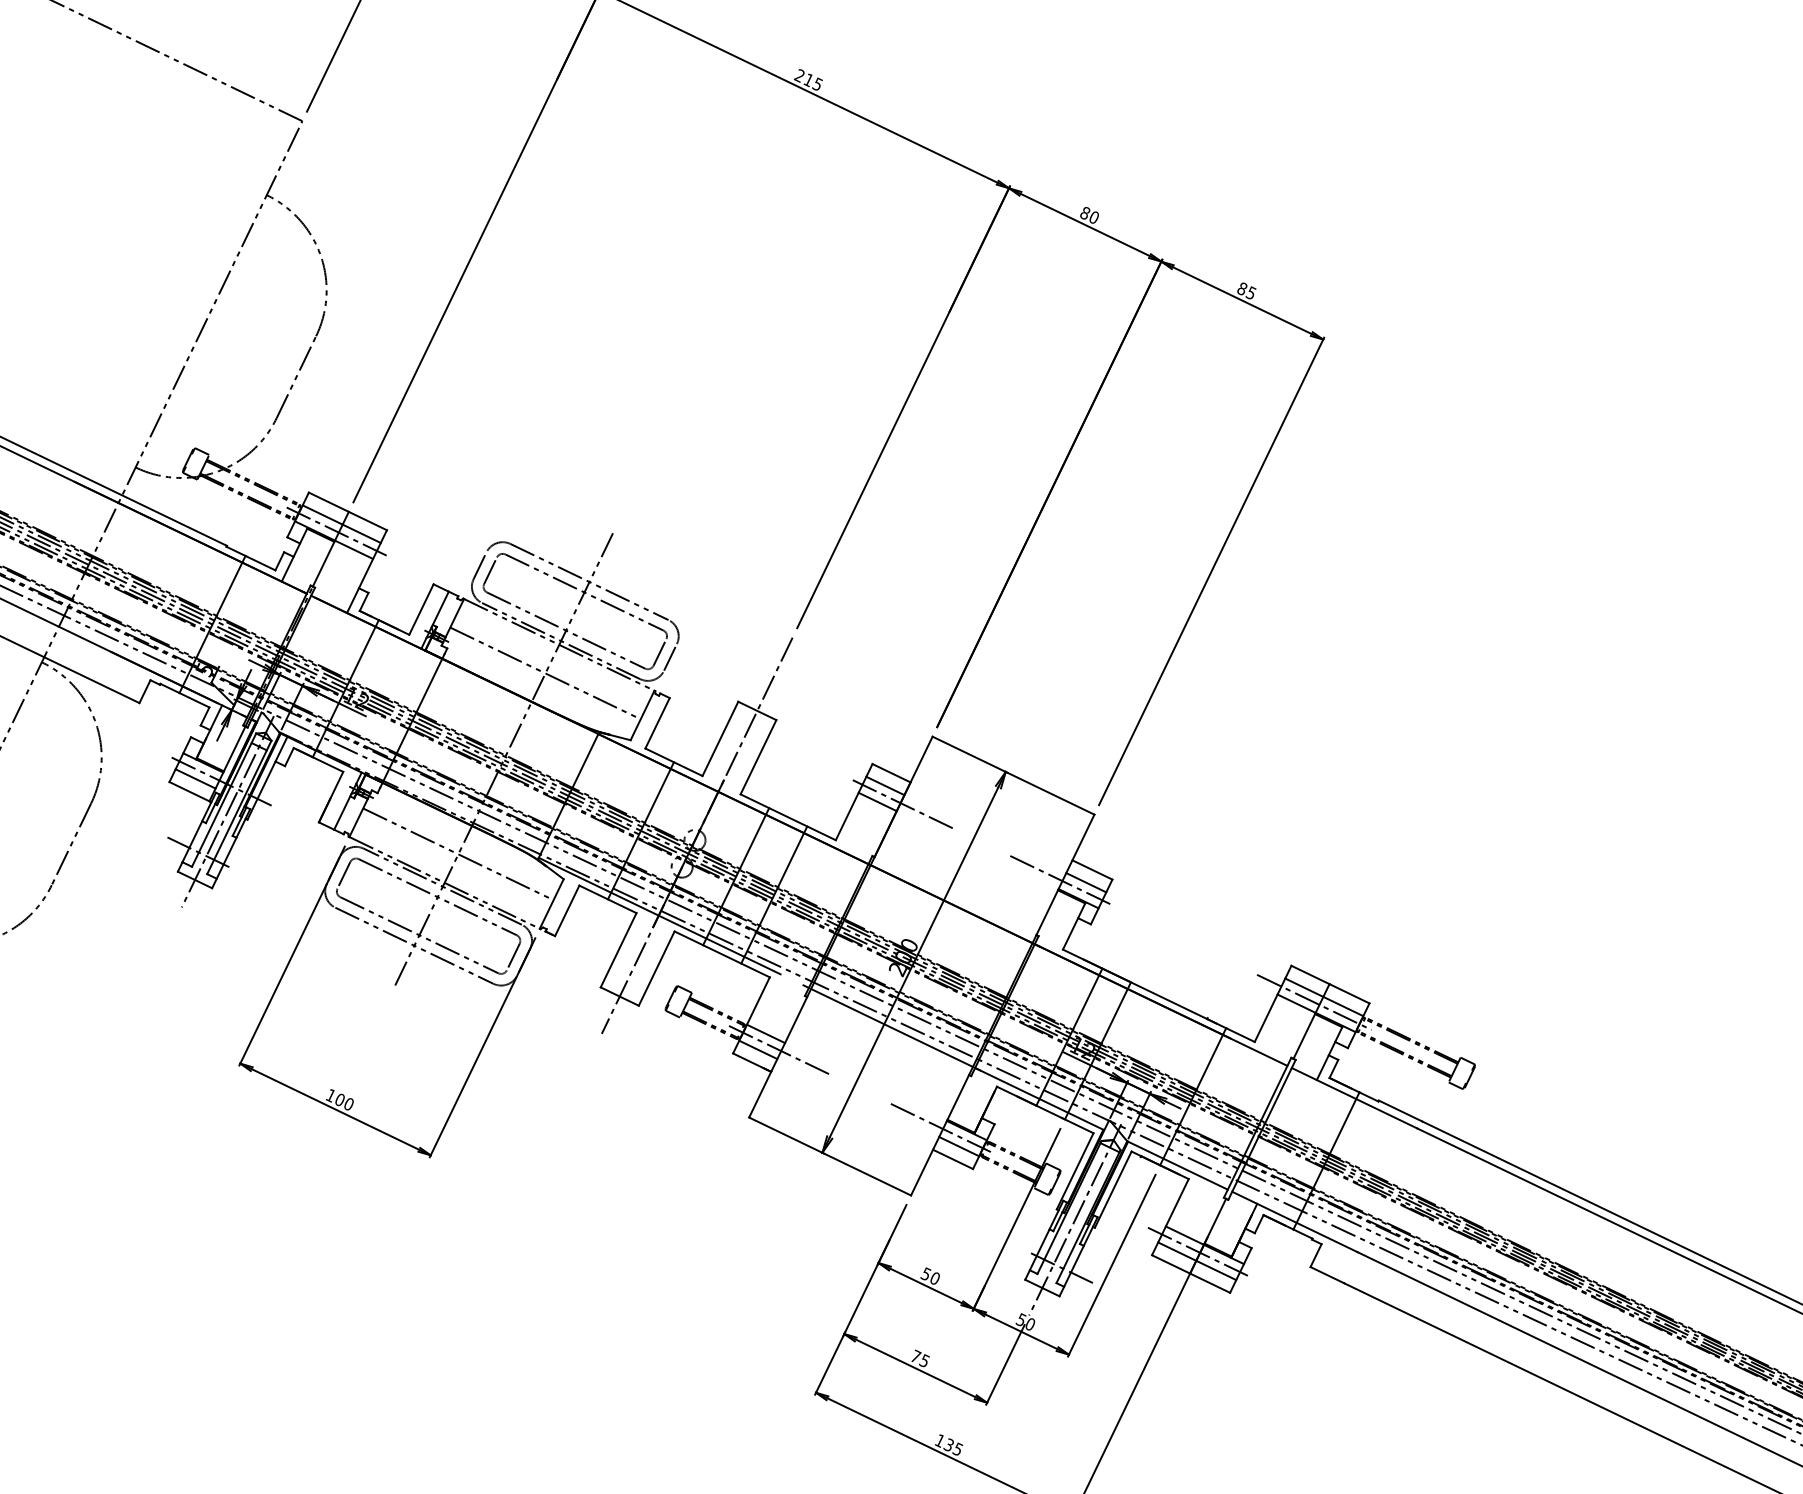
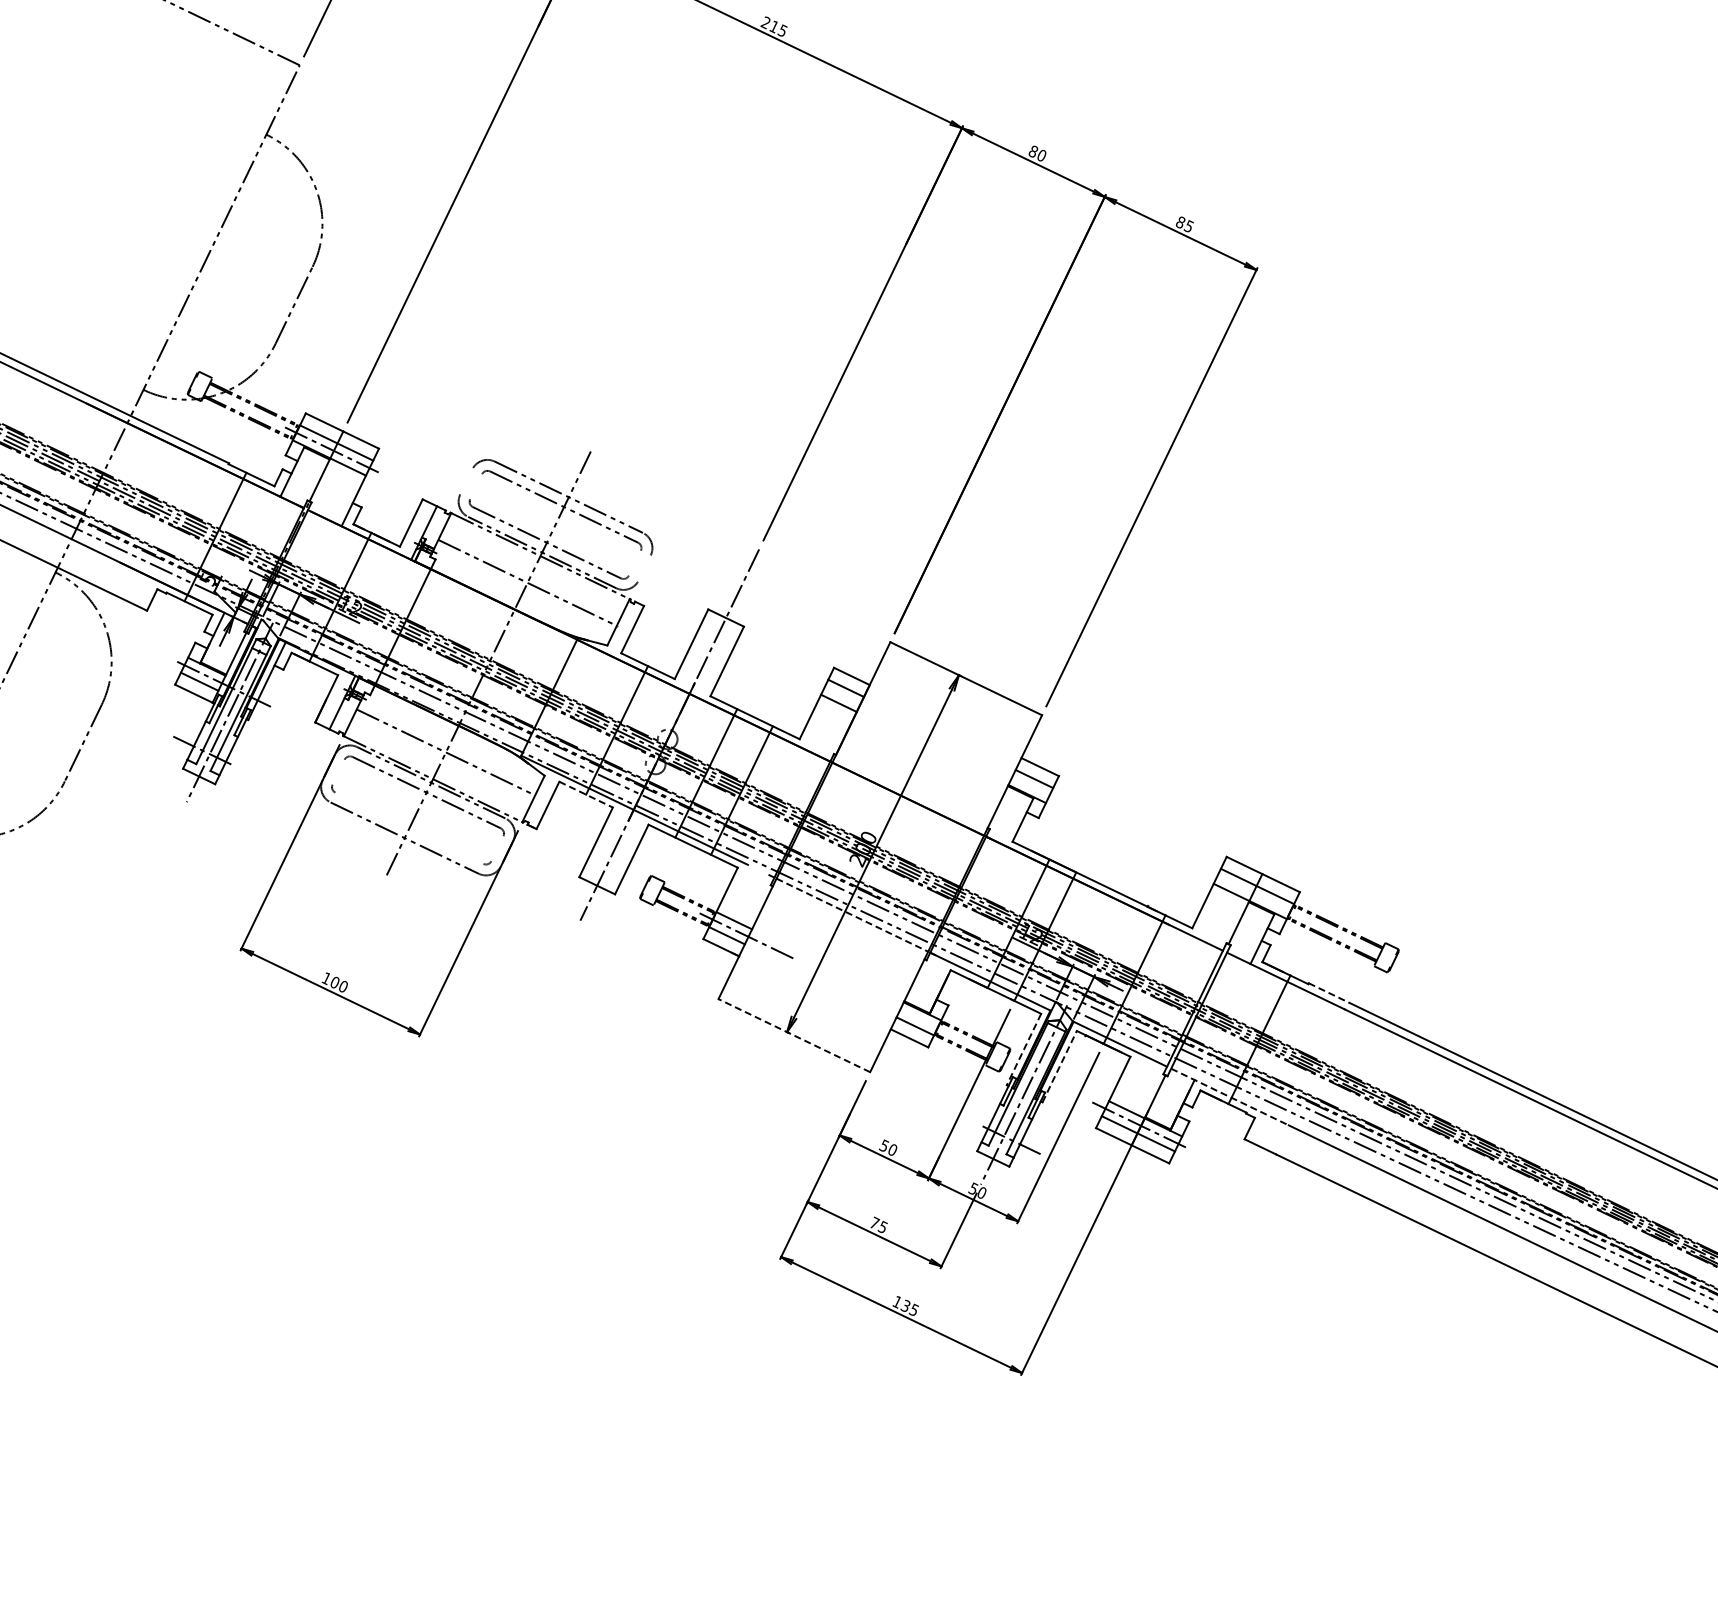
line: (480, 565) -> (466, 481), removed
line: (490, 570) -> (476, 486), removed
line: (659, 651) -> (634, 562), removed
line: (670, 656) -> (644, 567), removed
line: (900, 803) -> (860, 704), removed
line: (343, 874) -> (338, 771), removed
line: (1061, 881) -> (1011, 777), removed
line: (608, 899) -> (586, 794), solid -> dashed
line: (419, 934) -> (409, 827), removed
line: (513, 956) -> (497, 848), removed
line: (1313, 1002) -> (1247, 891), removed
line: (892, 1028) -> (852, 915), solid -> dashed
line: (1401, 1111) -> (1329, 993), solid -> dashed
line: (943, 1128) -> (900, 1009), removed
line: (829, 1156) -> (793, 1035), solid -> dashed
line: (1075, 1171) -> (1024, 1049), solid -> dashed
line: (1113, 1189) -> (1059, 1066), solid -> dashed
line: (1295, 1222) -> (1230, 1097), solid -> dashed

